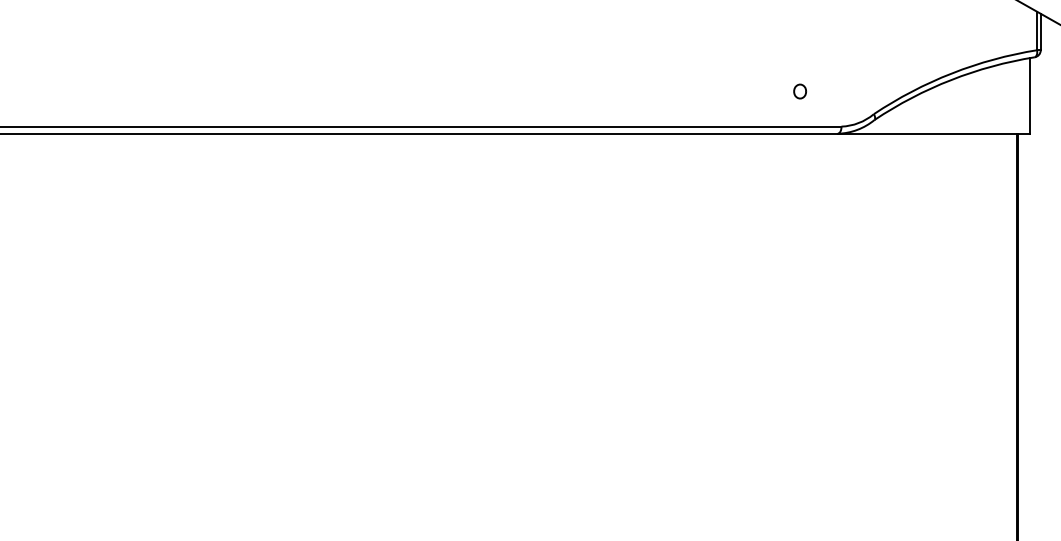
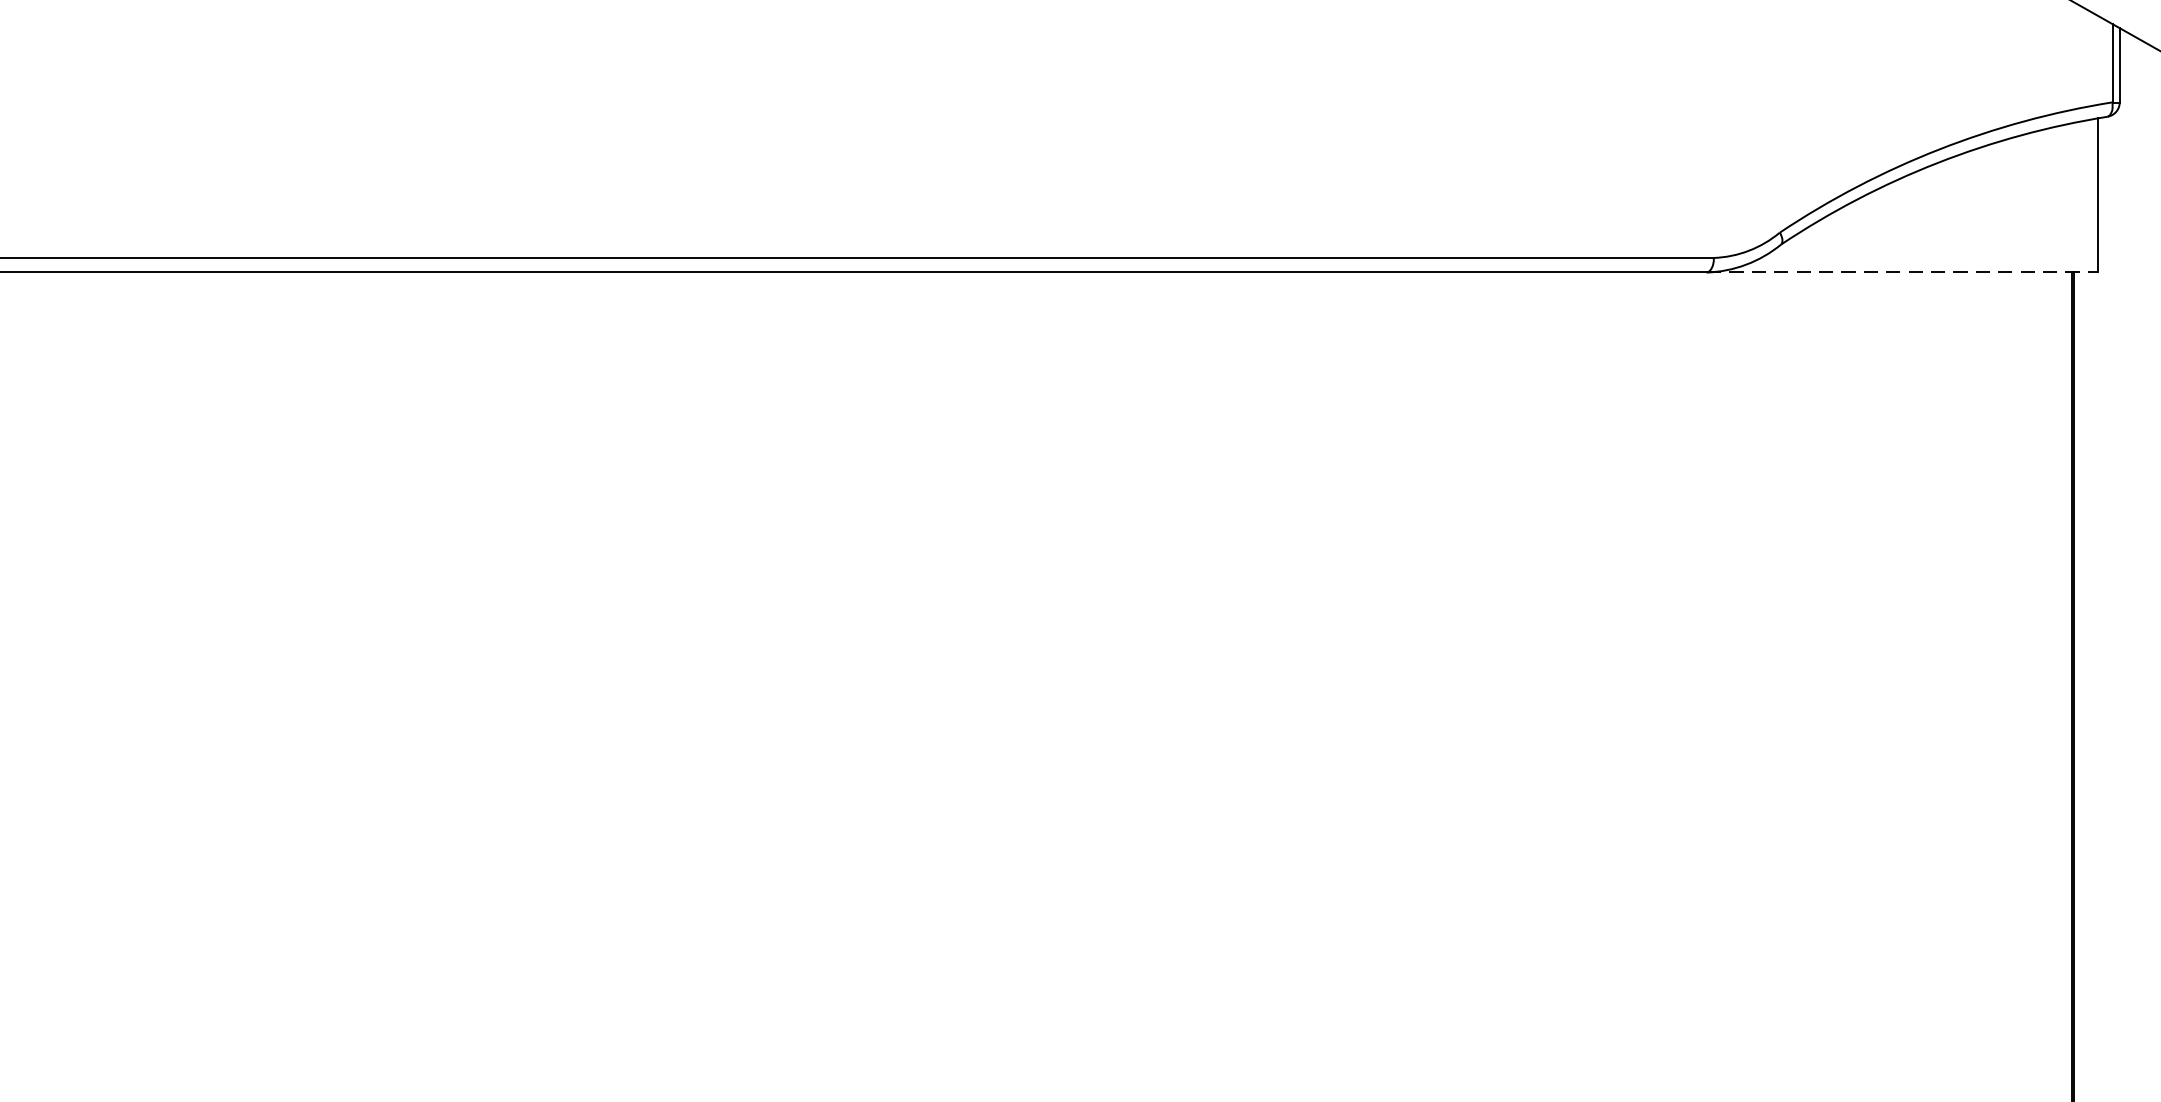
part: (800, 91) -> (1630, 186), removed
line: (934, 133) -> (1903, 271), solid -> dashed

